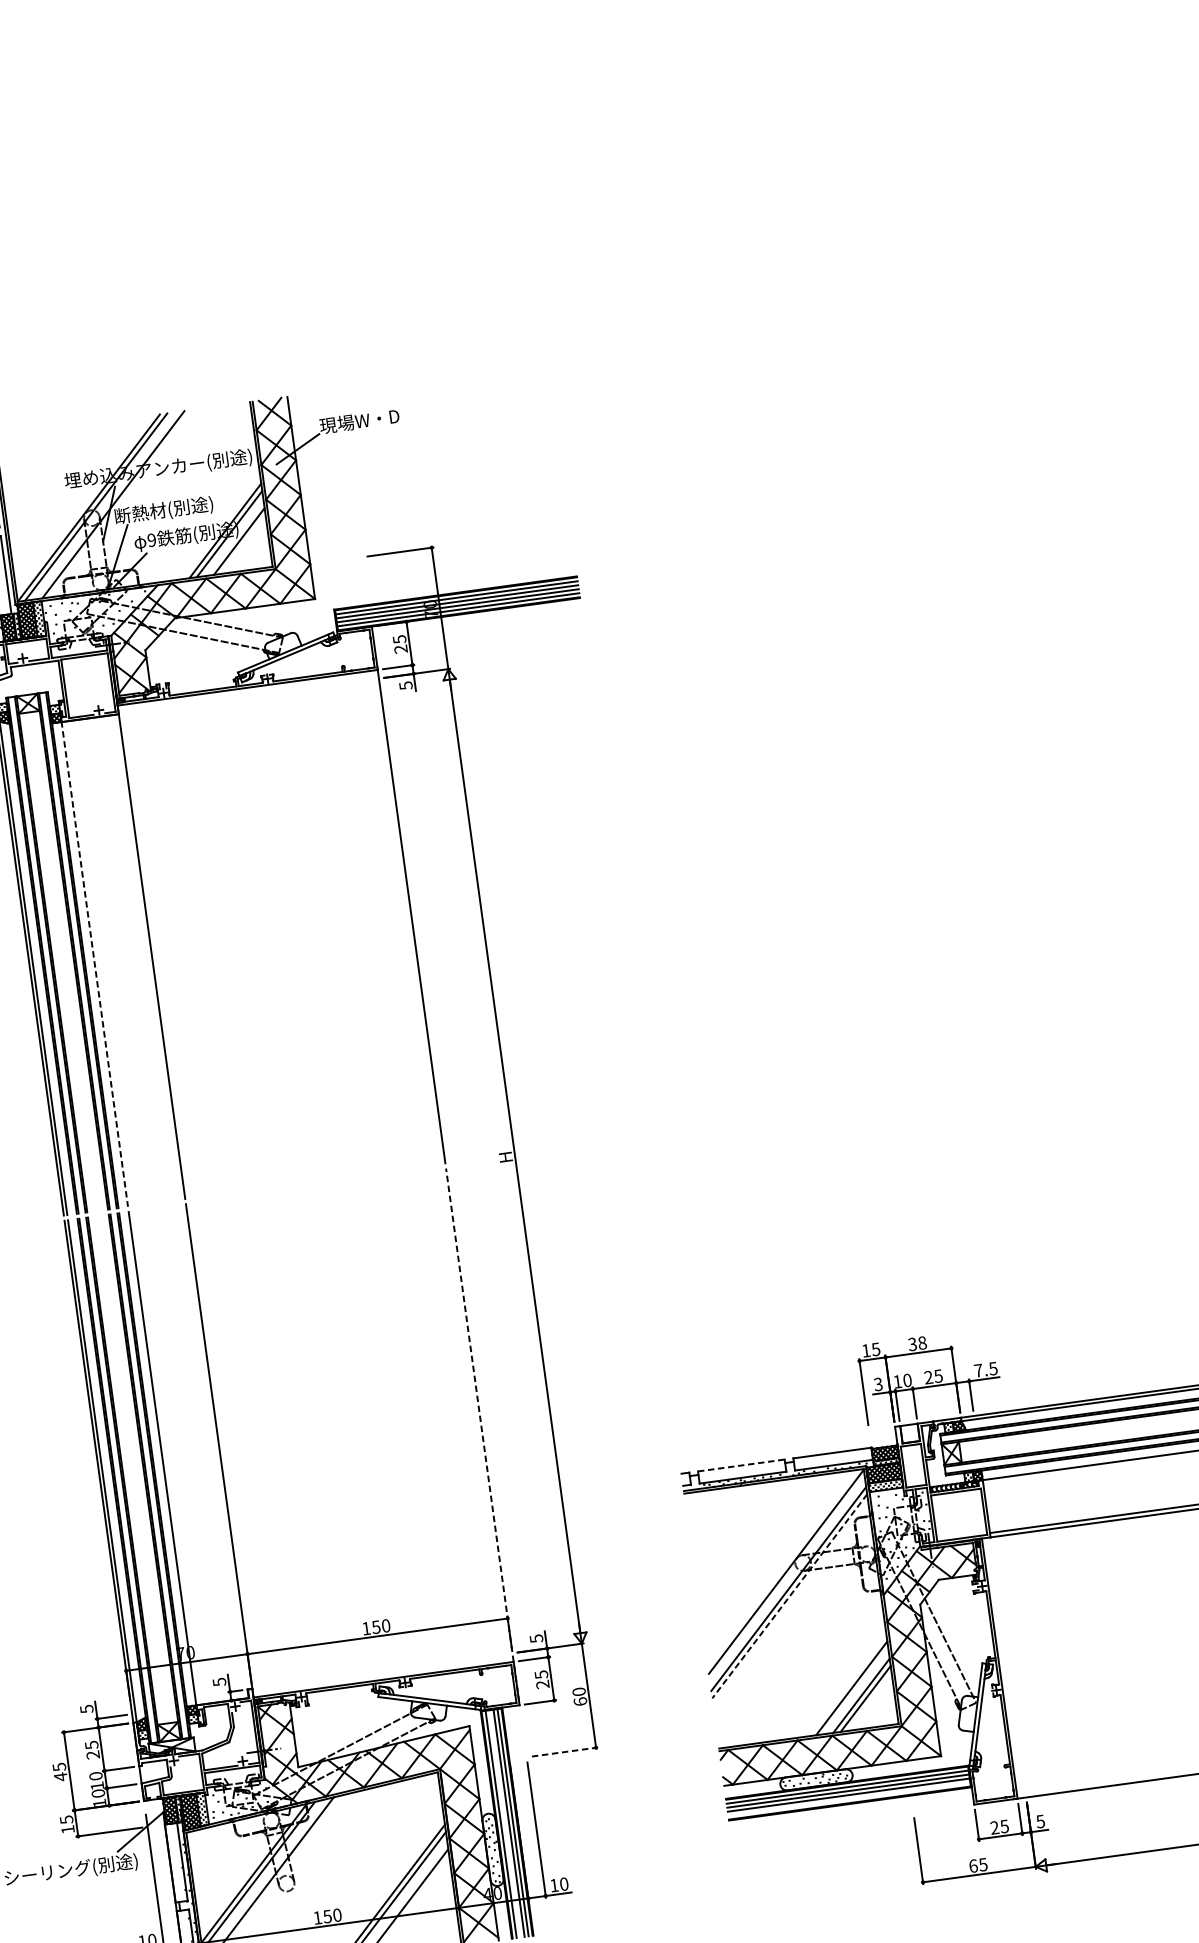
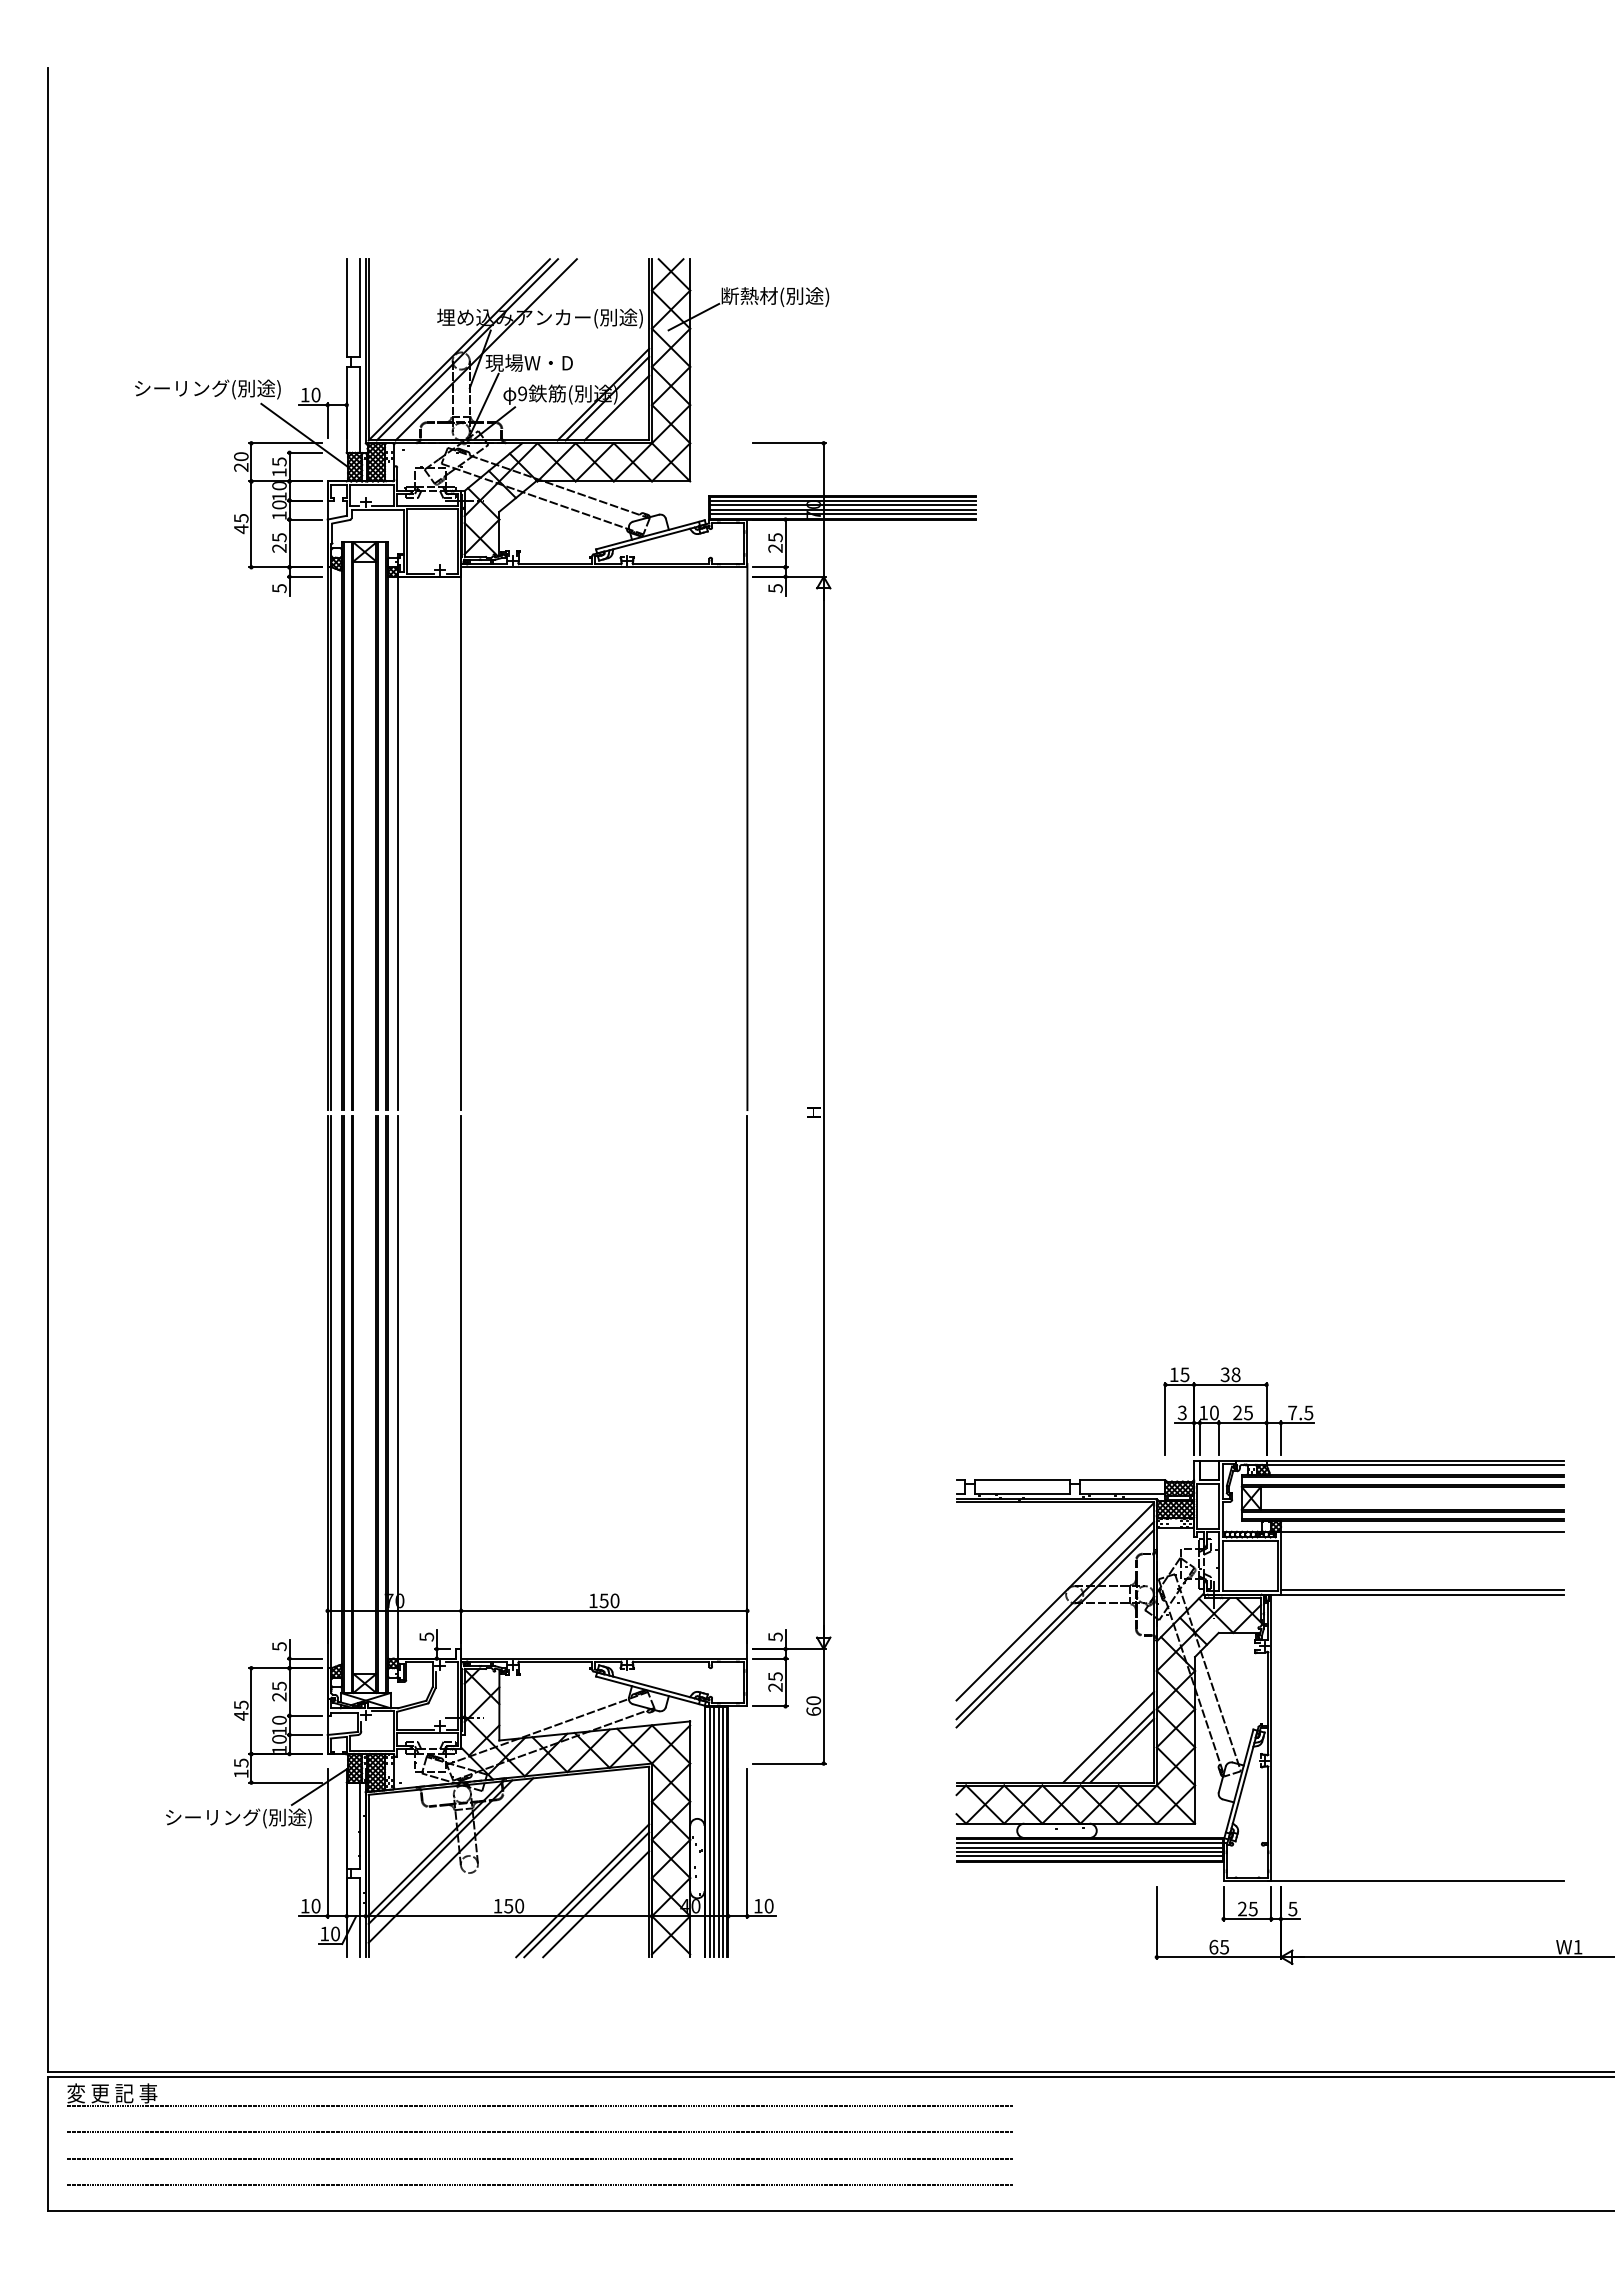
text: (369, 420) -> (775, 296), 現場W・D -> 断熱材(別途)
text: (163, 510) -> (539, 363), 断熱材(別途) -> 現場W・D
line: (95, 964) -> (398, 843), dashed -> solid
line: (482, 1434) -> (747, 1408), dashed -> solid
line: (741, 1465) -> (1022, 1480), dashed -> solid
line: (789, 1596) -> (1055, 1628), dashed -> solid
line: (564, 1751) -> (789, 1763), dashed -> solid
line: (849, 1799) -> (1089, 1856), added
line: (505, 1824) -> (714, 1832), added

